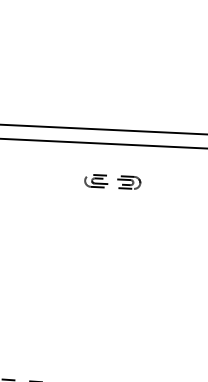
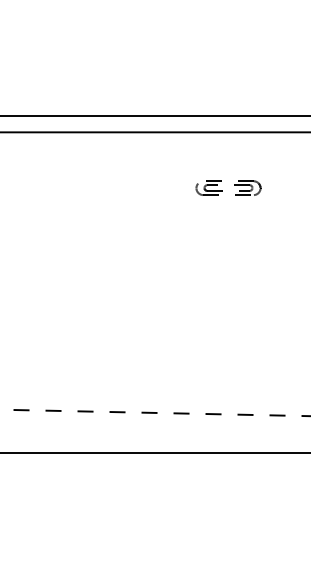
part: (117, 179) -> (234, 185), moved

